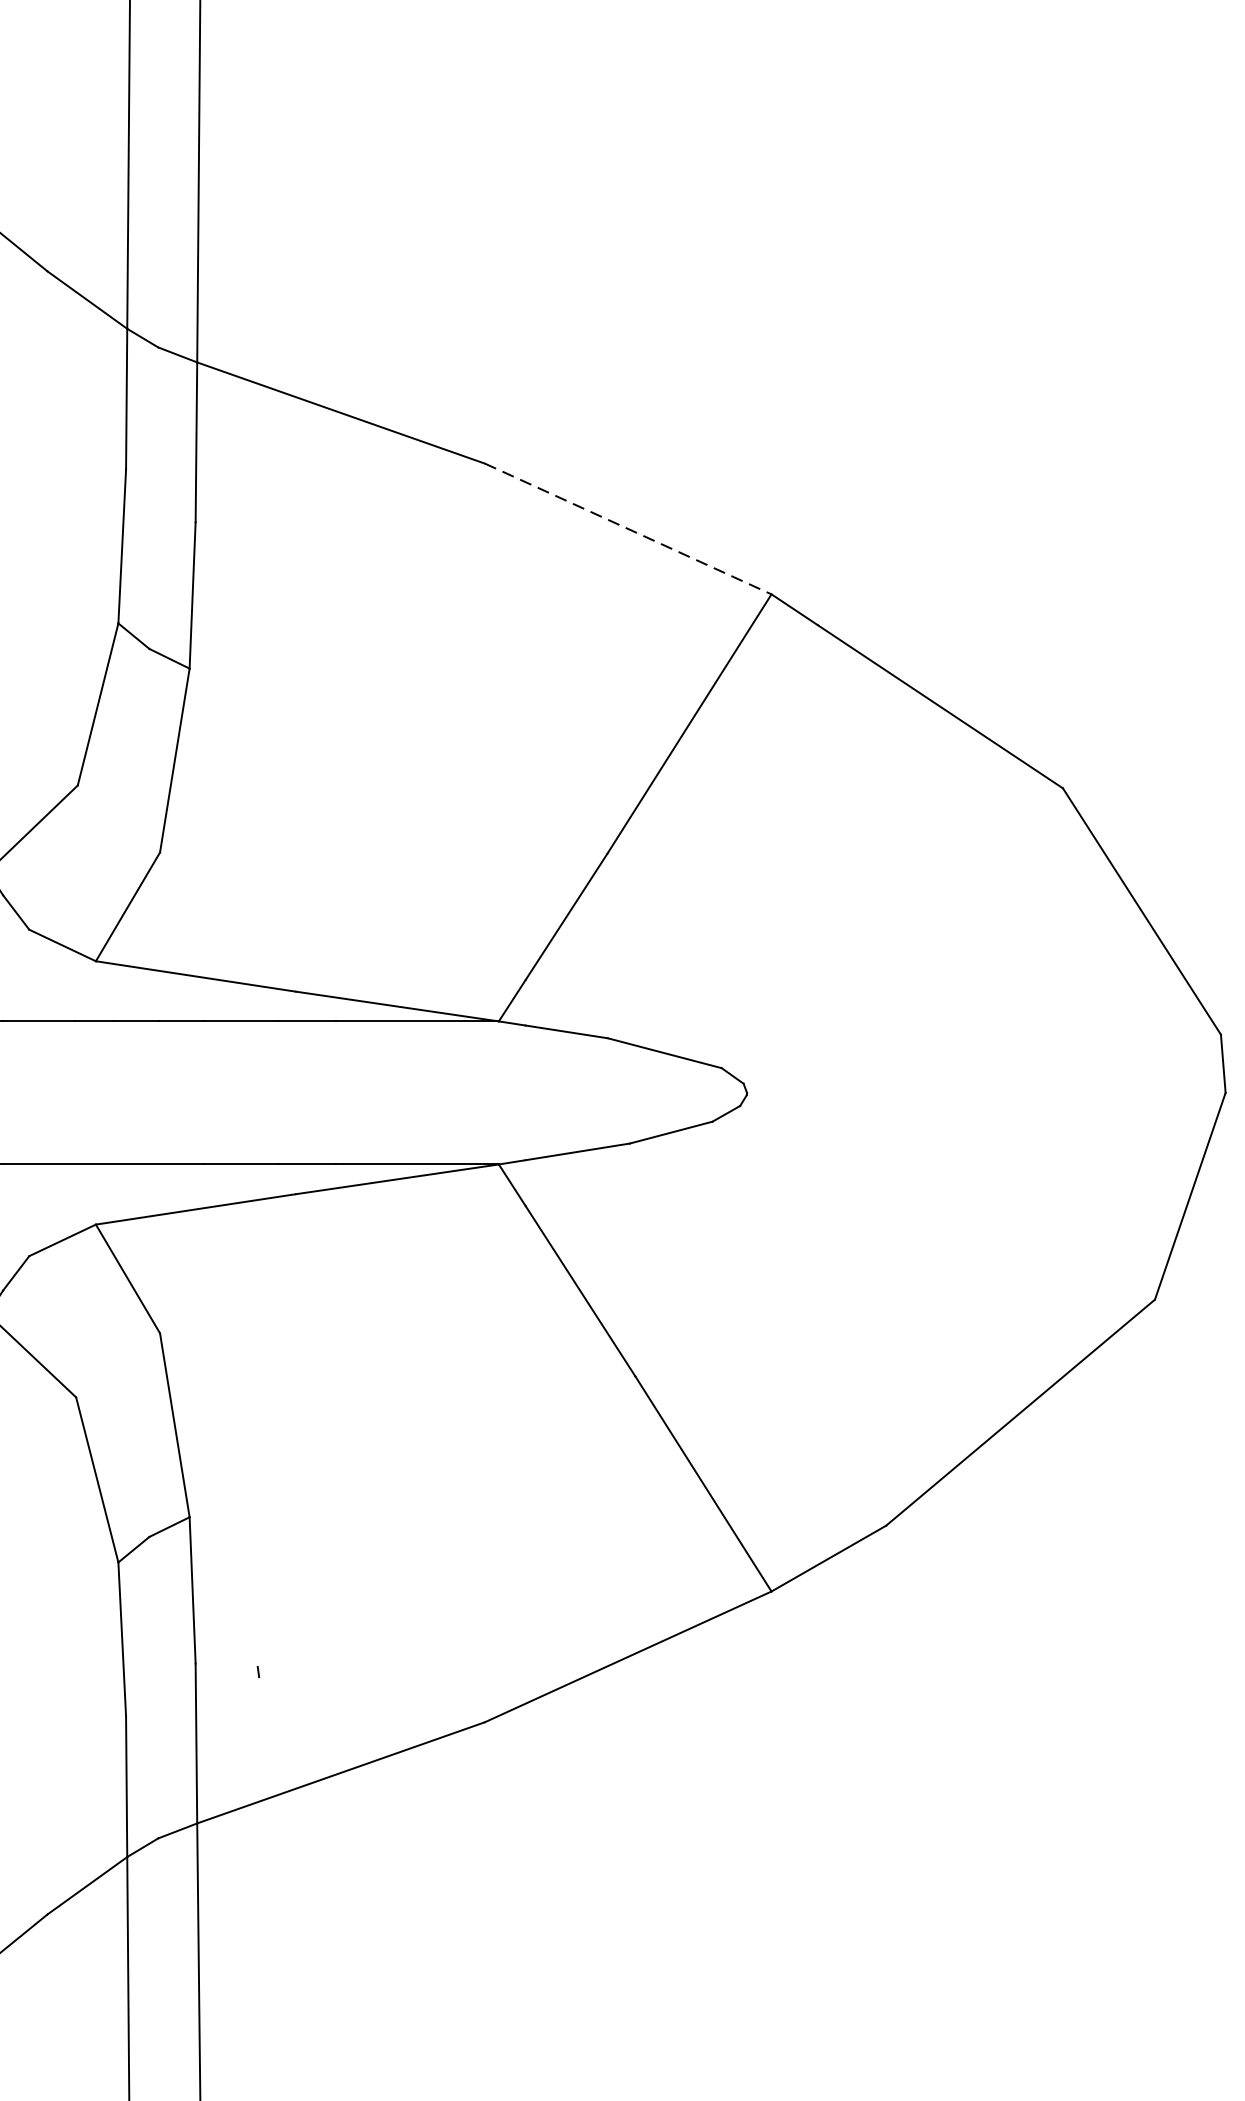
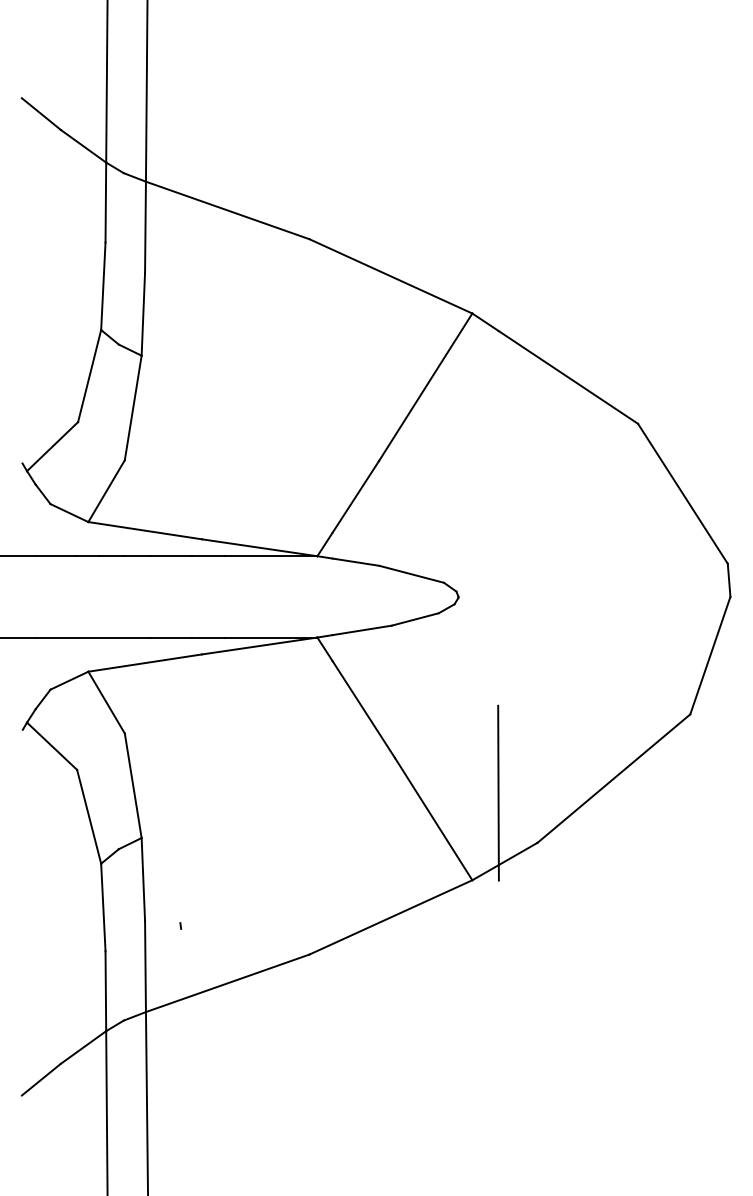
line: (627, 529) -> (390, 276), dashed -> solid
line: (817, 1437) -> (498, 792), added

